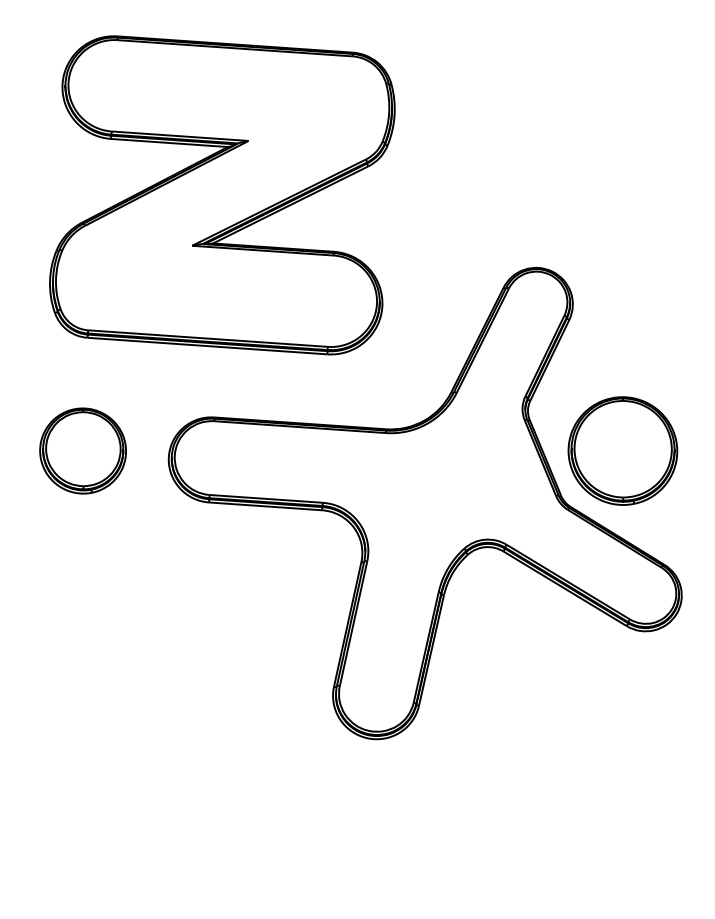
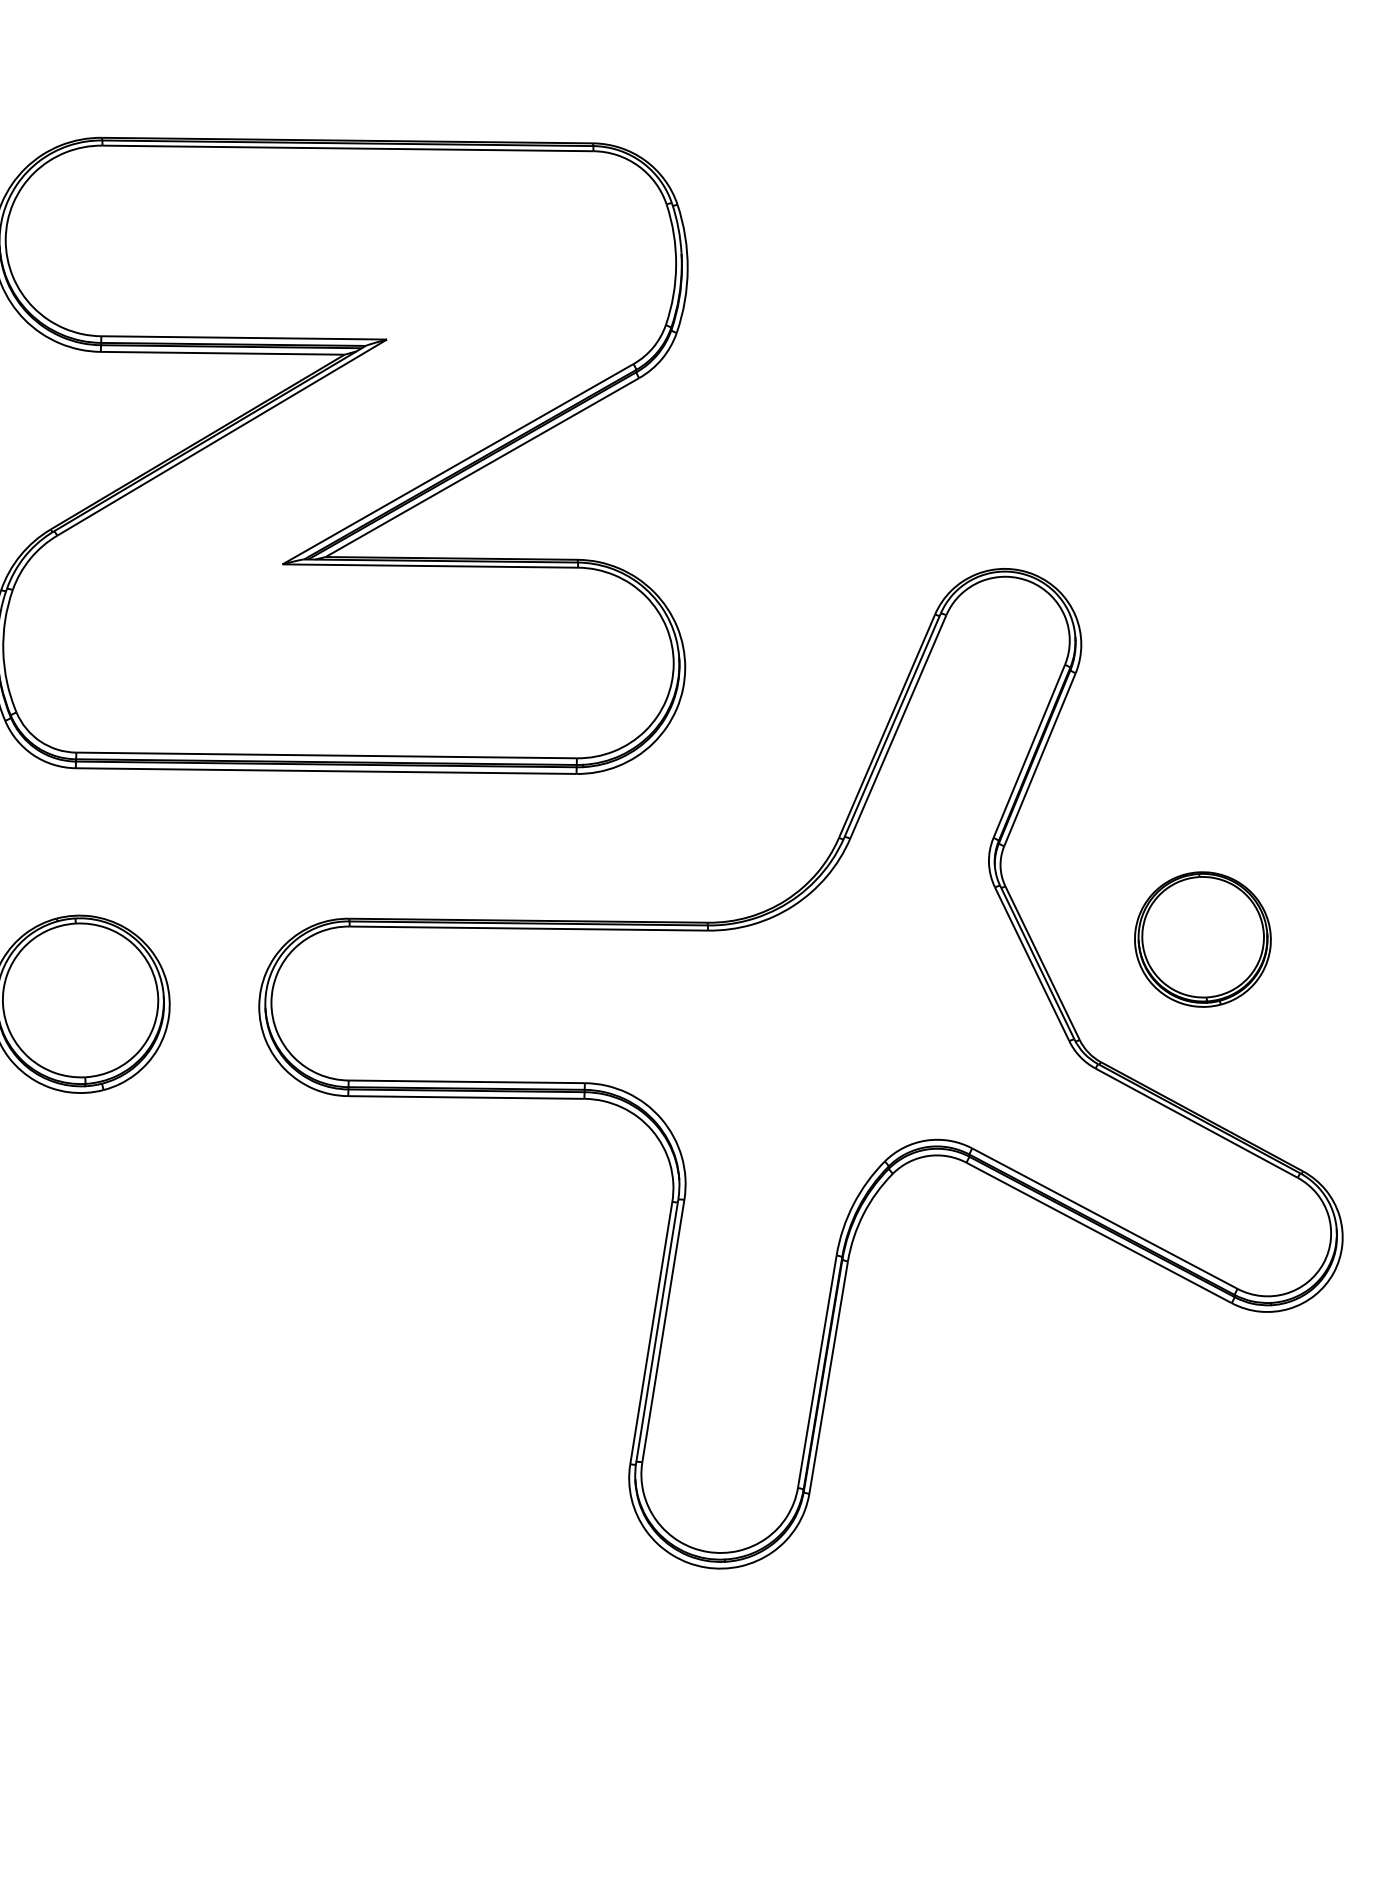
part: (622, 450) -> (1201, 938), size x0.6

